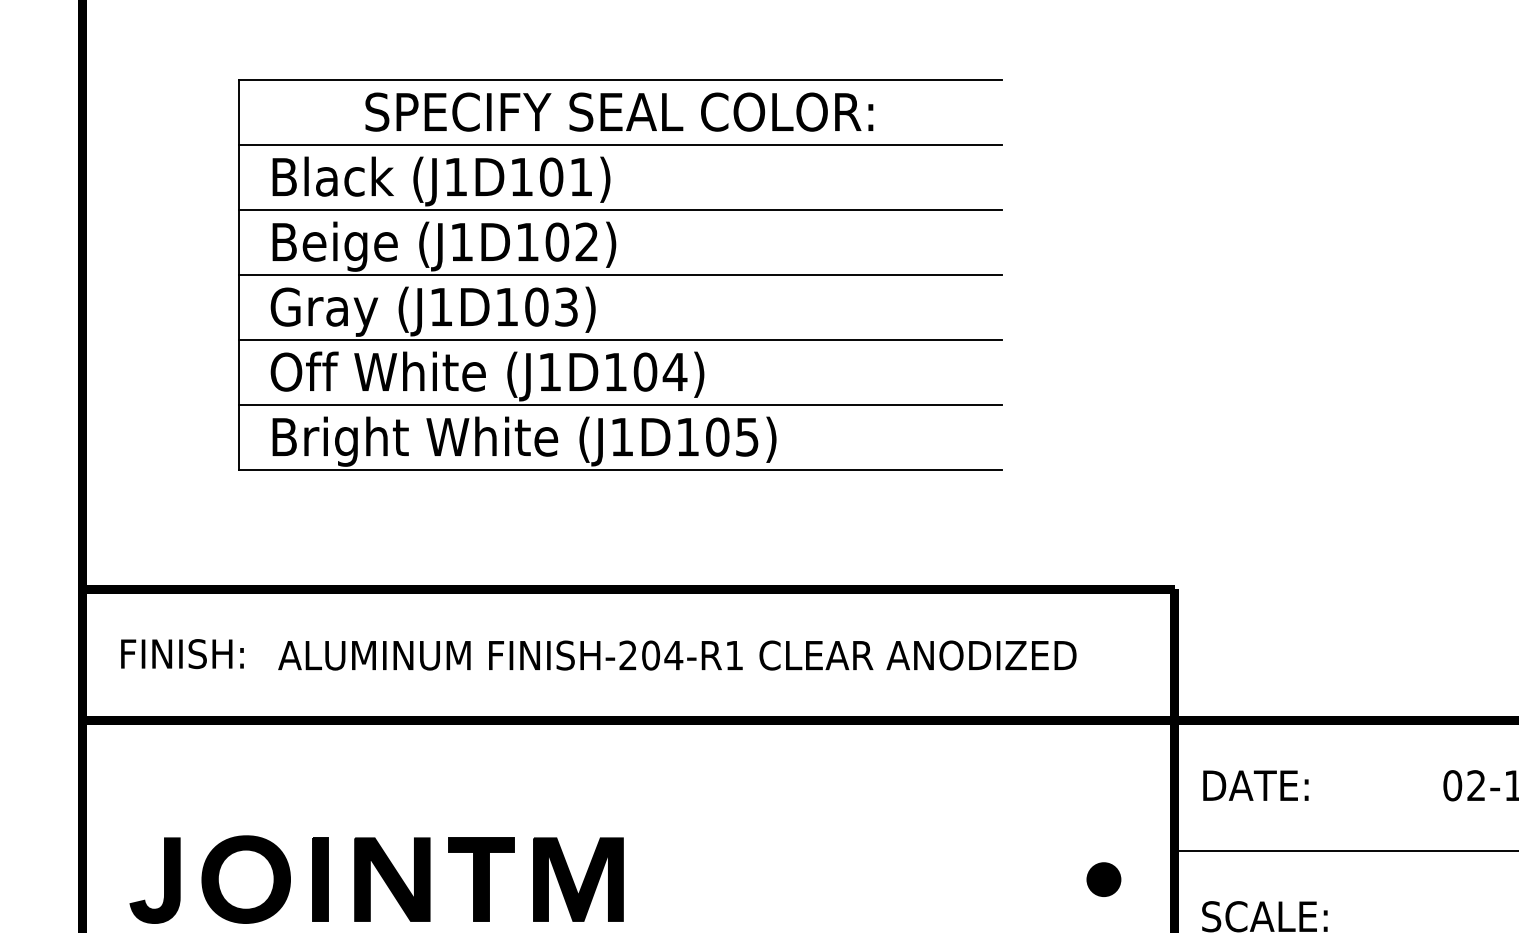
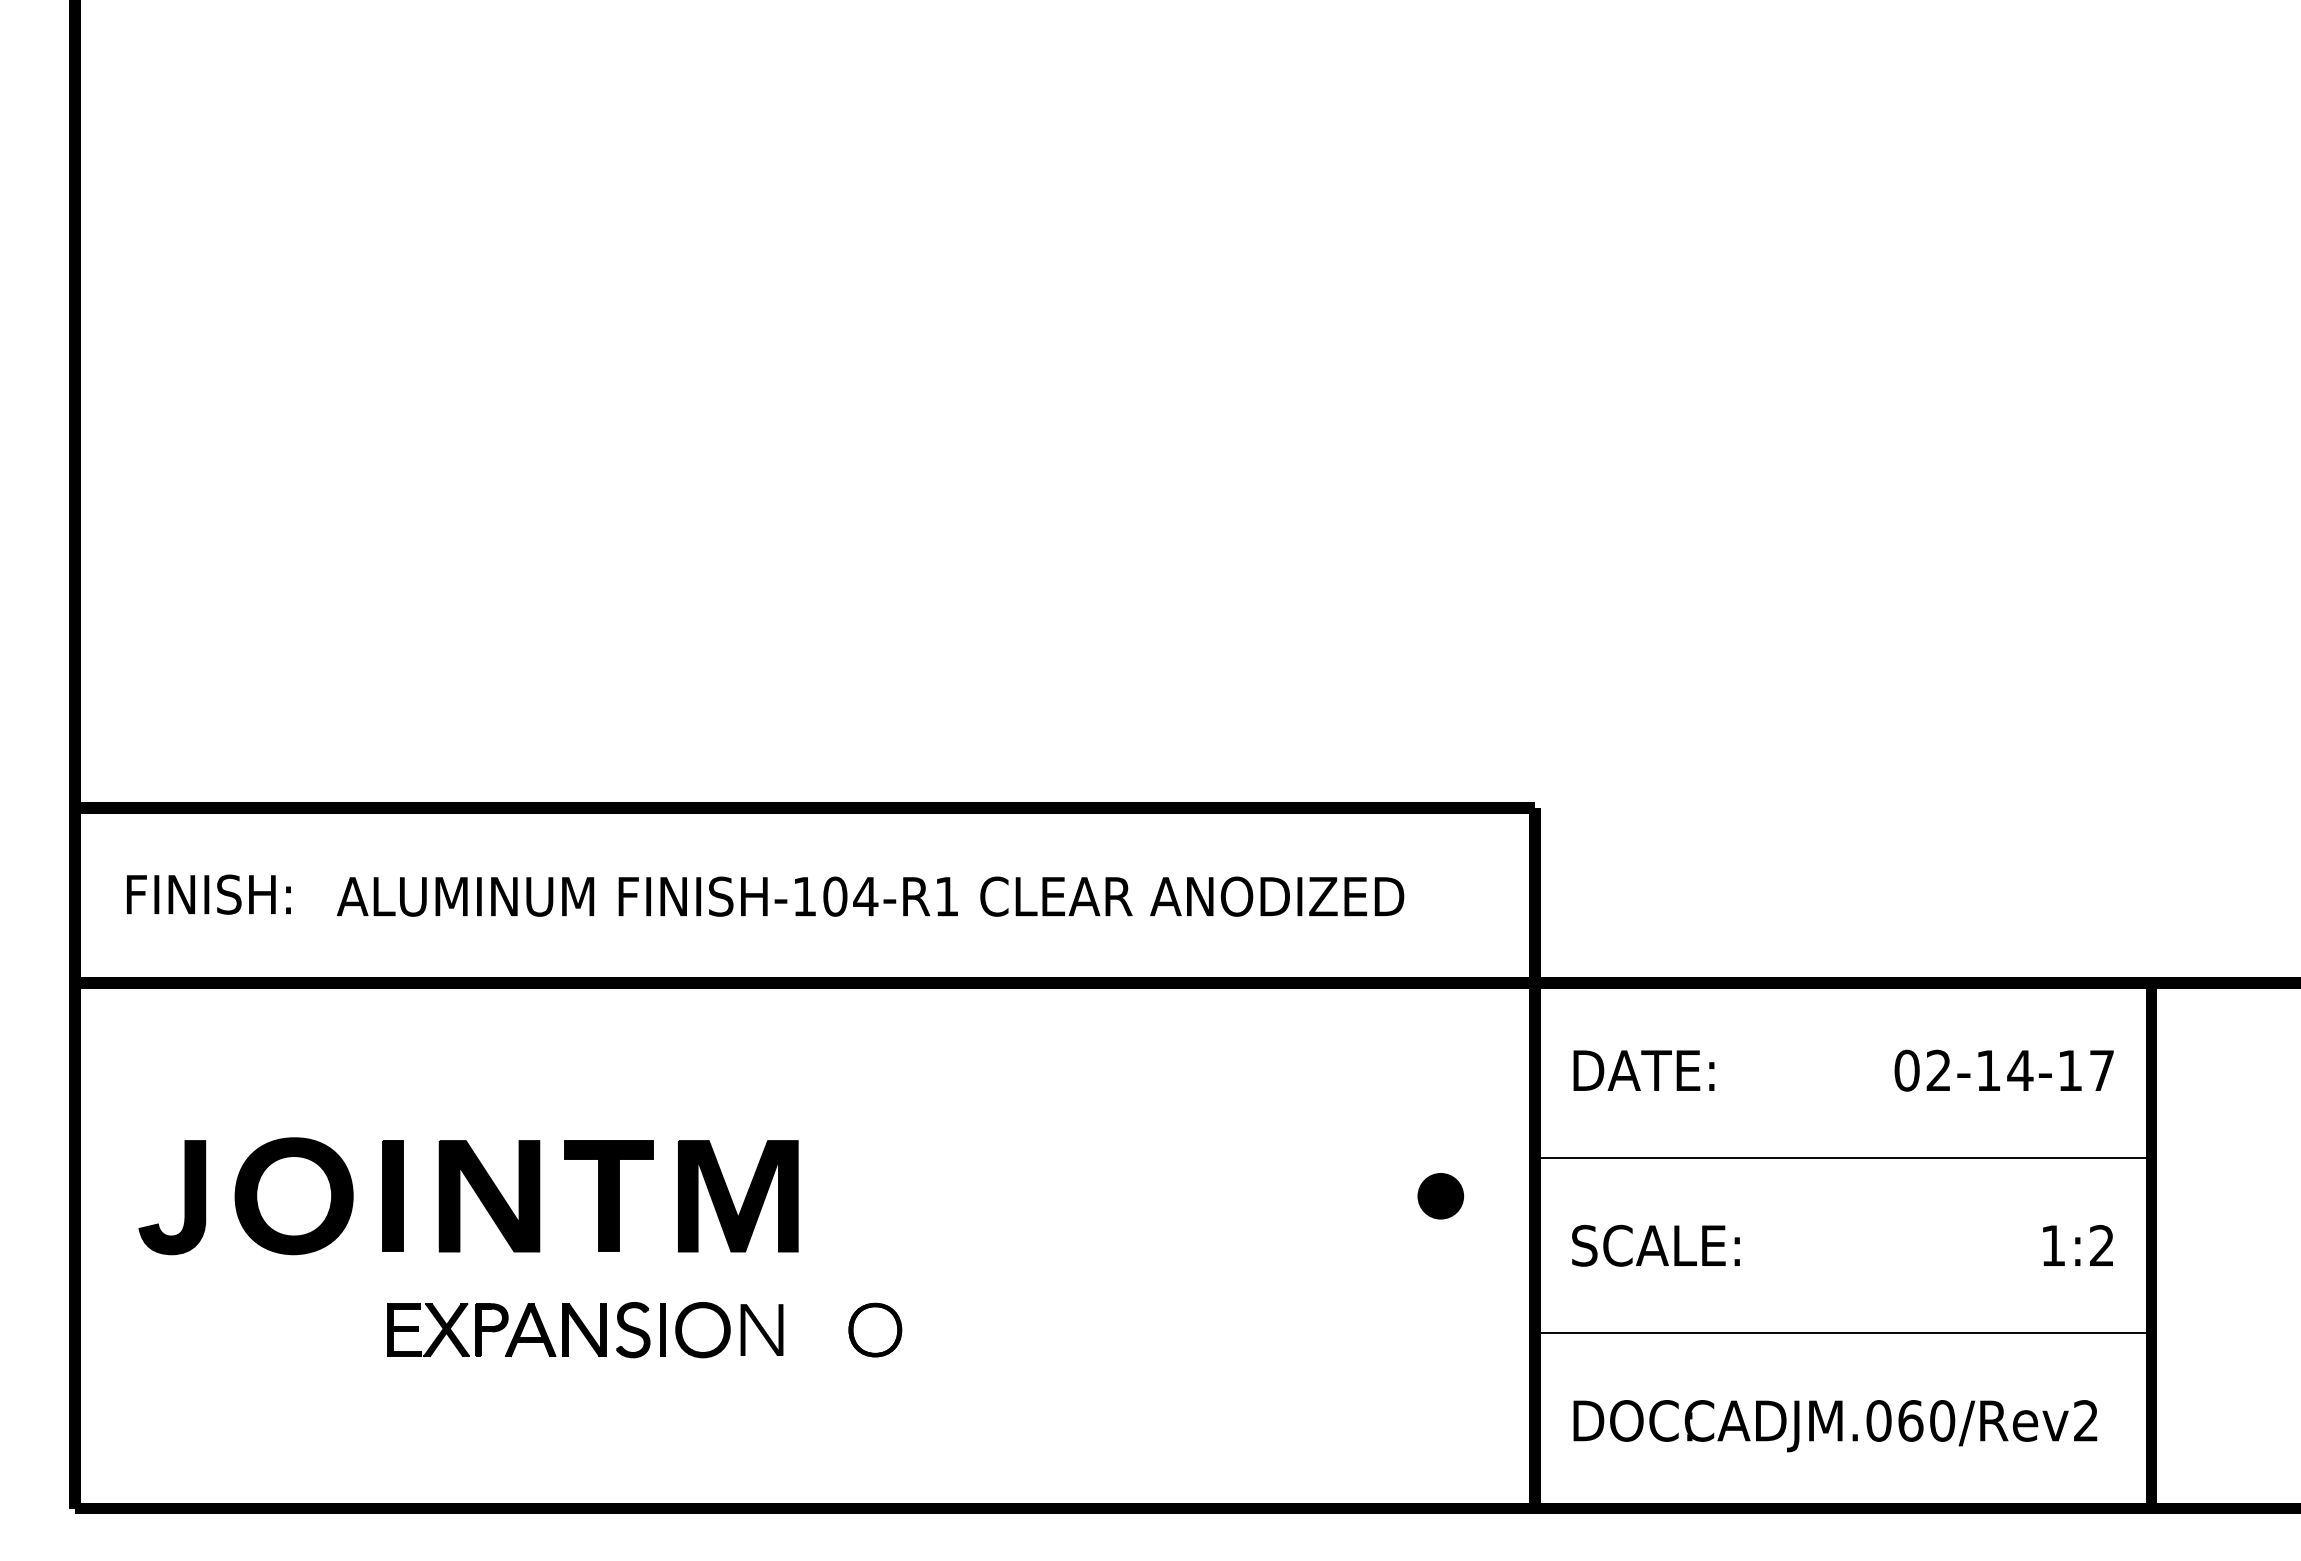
part: (620, 274) -> (794, 387), removed
text: (627, 655) -> (804, 896), FINISH-204-R1 -> FINISH-104-R1

